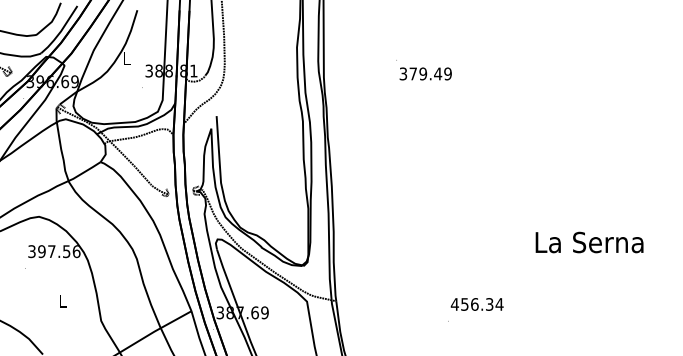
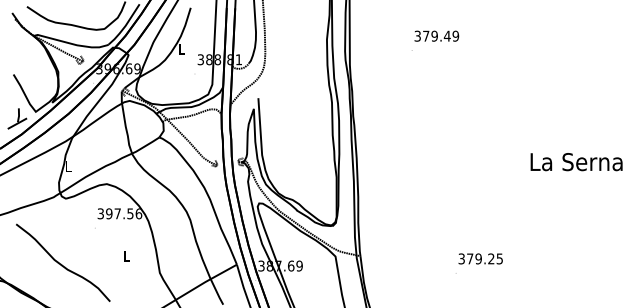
text: (425, 73) -> (436, 35), moved
text: (589, 243) -> (576, 162), moved
text: (476, 303) -> (480, 258), 456.34 -> 379.25

